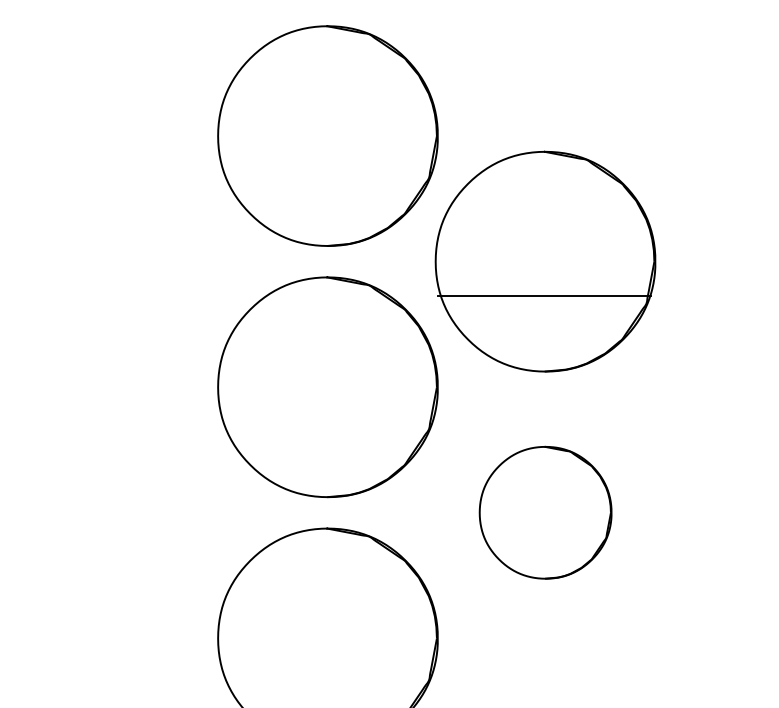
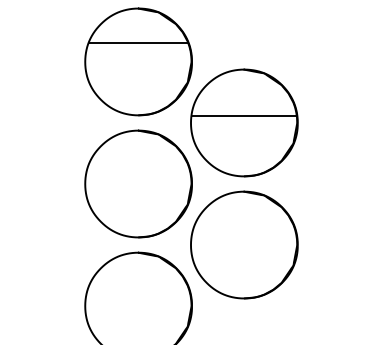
line: (325, 98) -> (137, 43), added
line: (543, 295) -> (243, 115), moved
part: (545, 511) -> (244, 244), size x1.67

